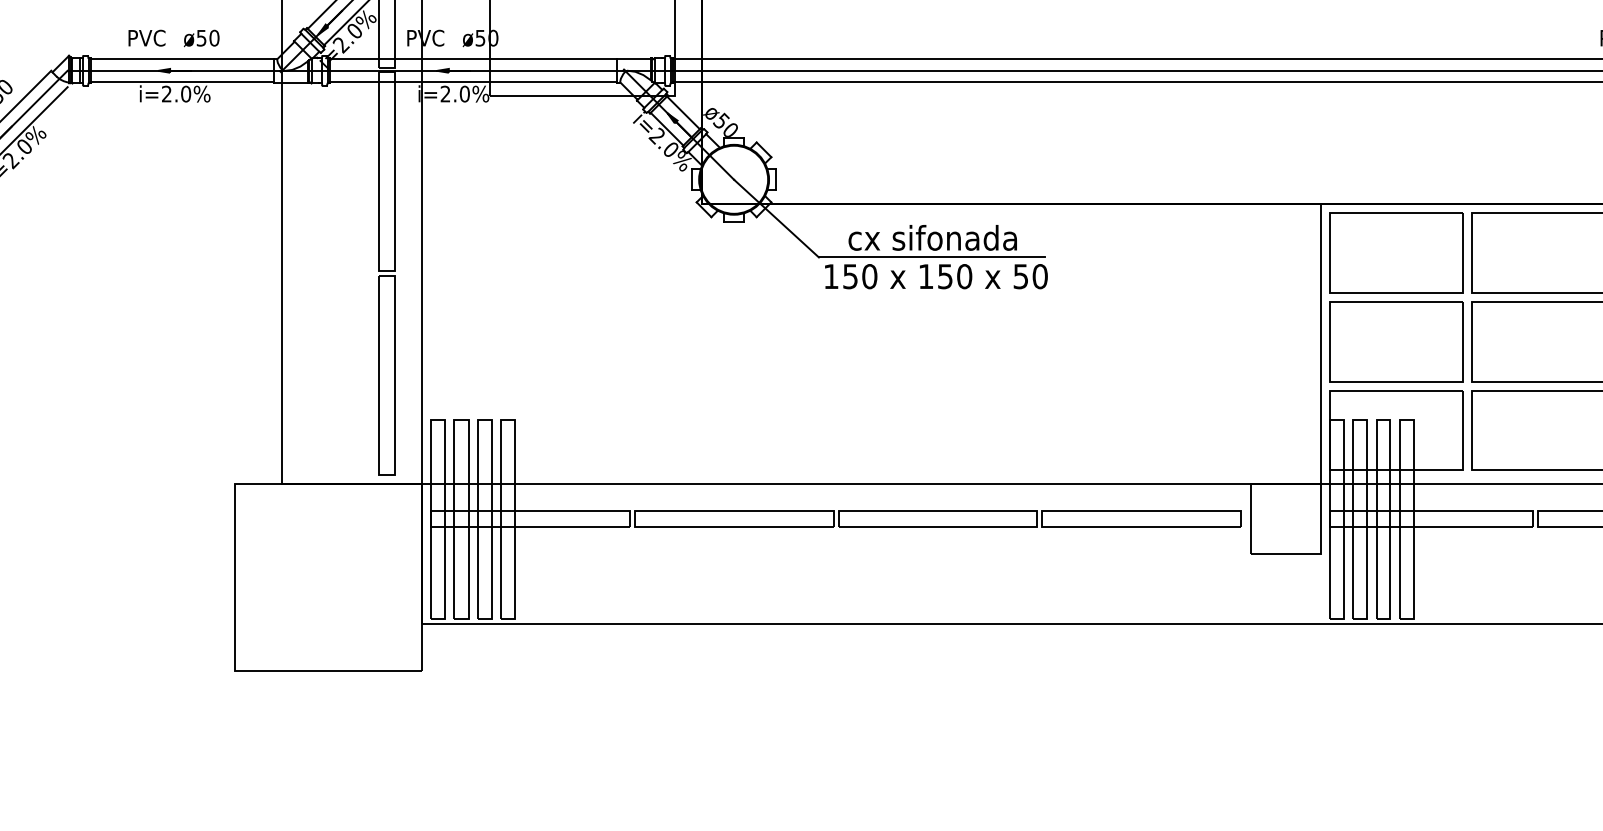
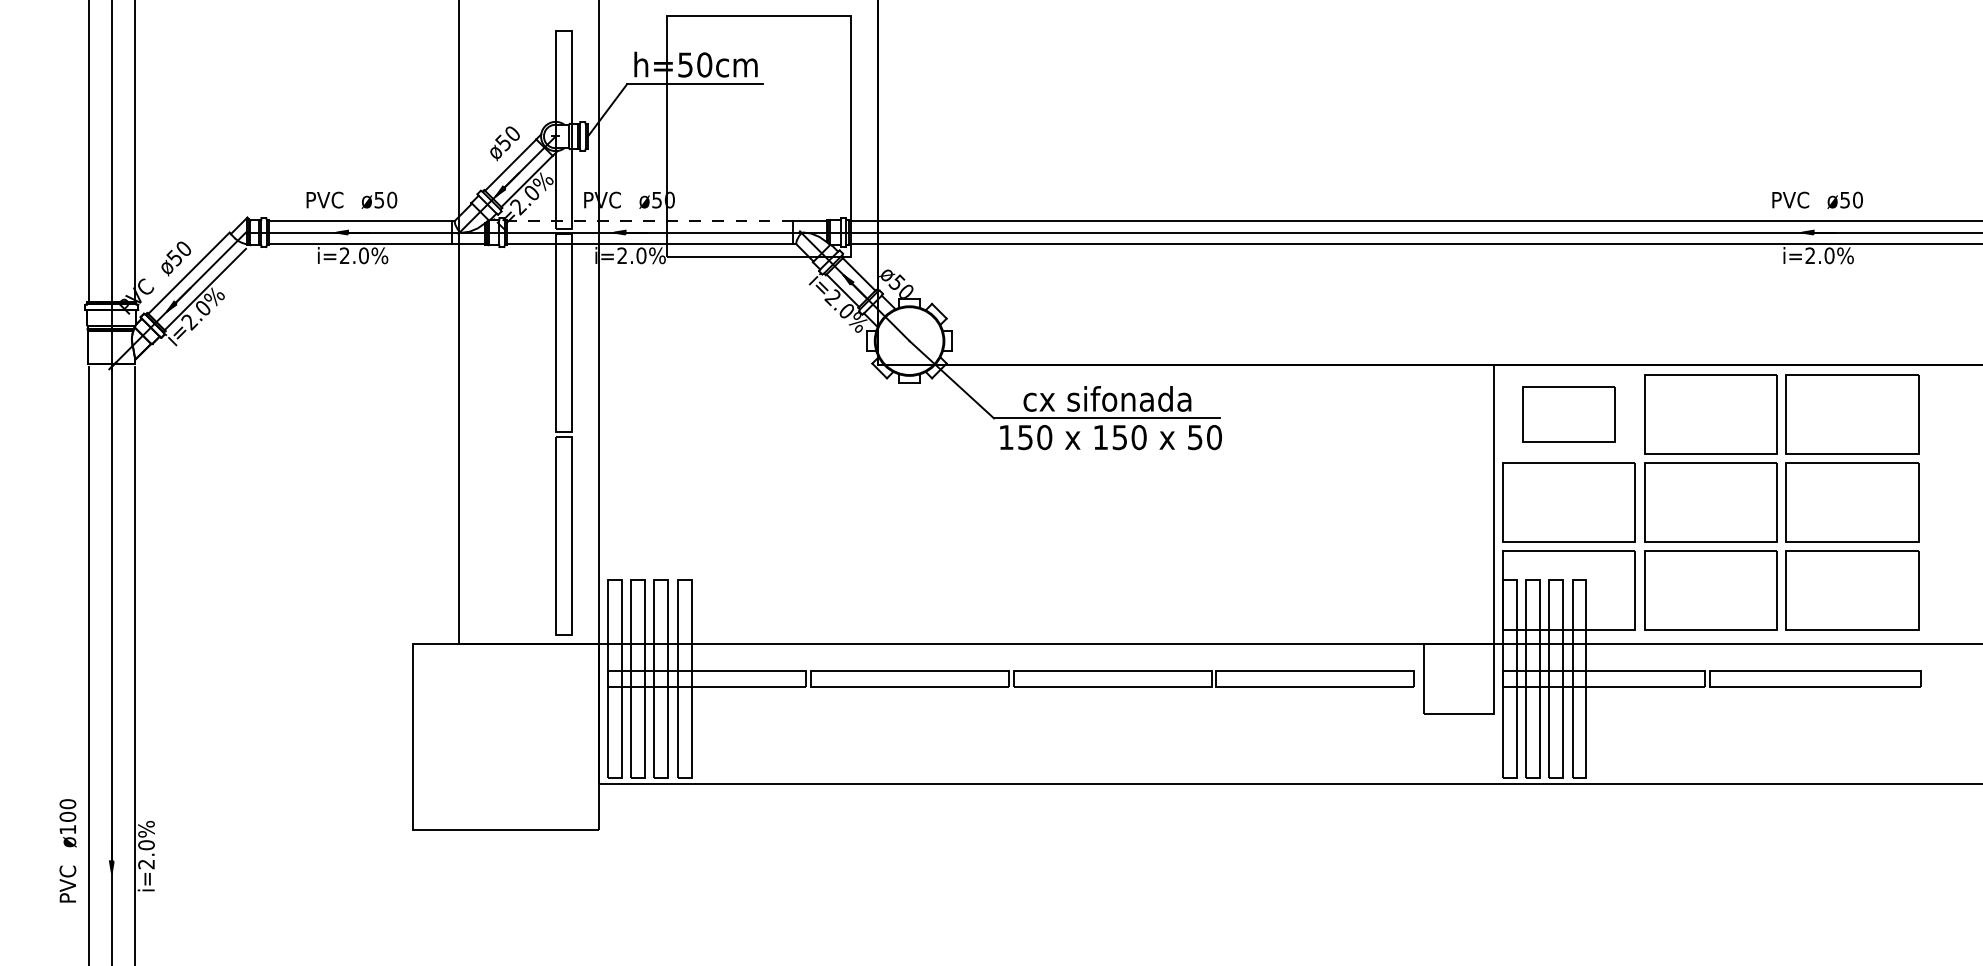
line: (473, 59) -> (650, 221), solid -> dashed
part: (1395, 253) -> (1568, 414), size x0.7

